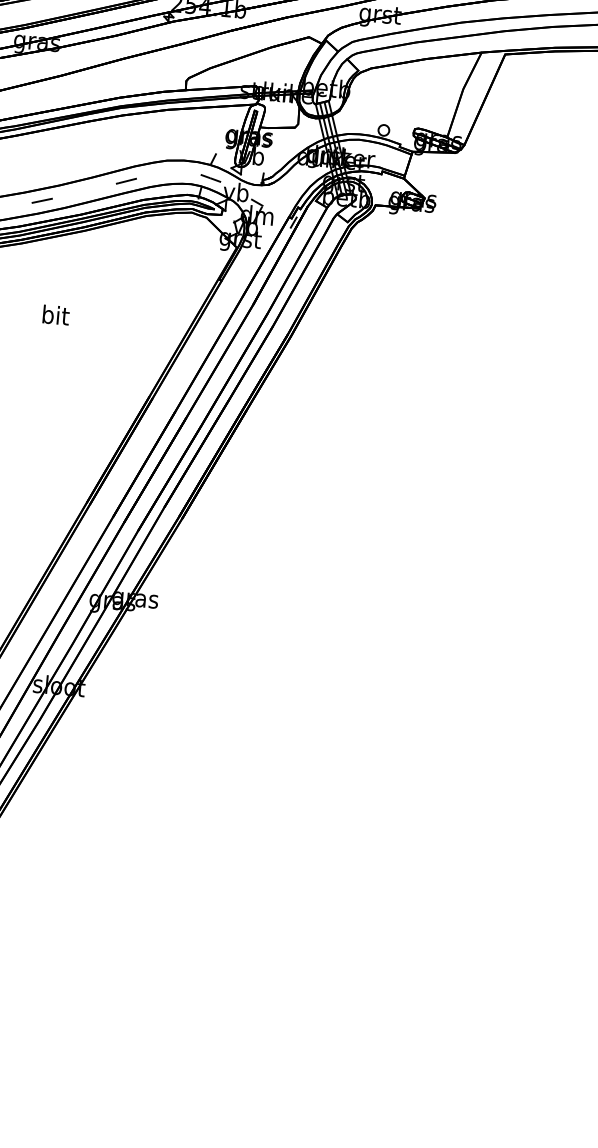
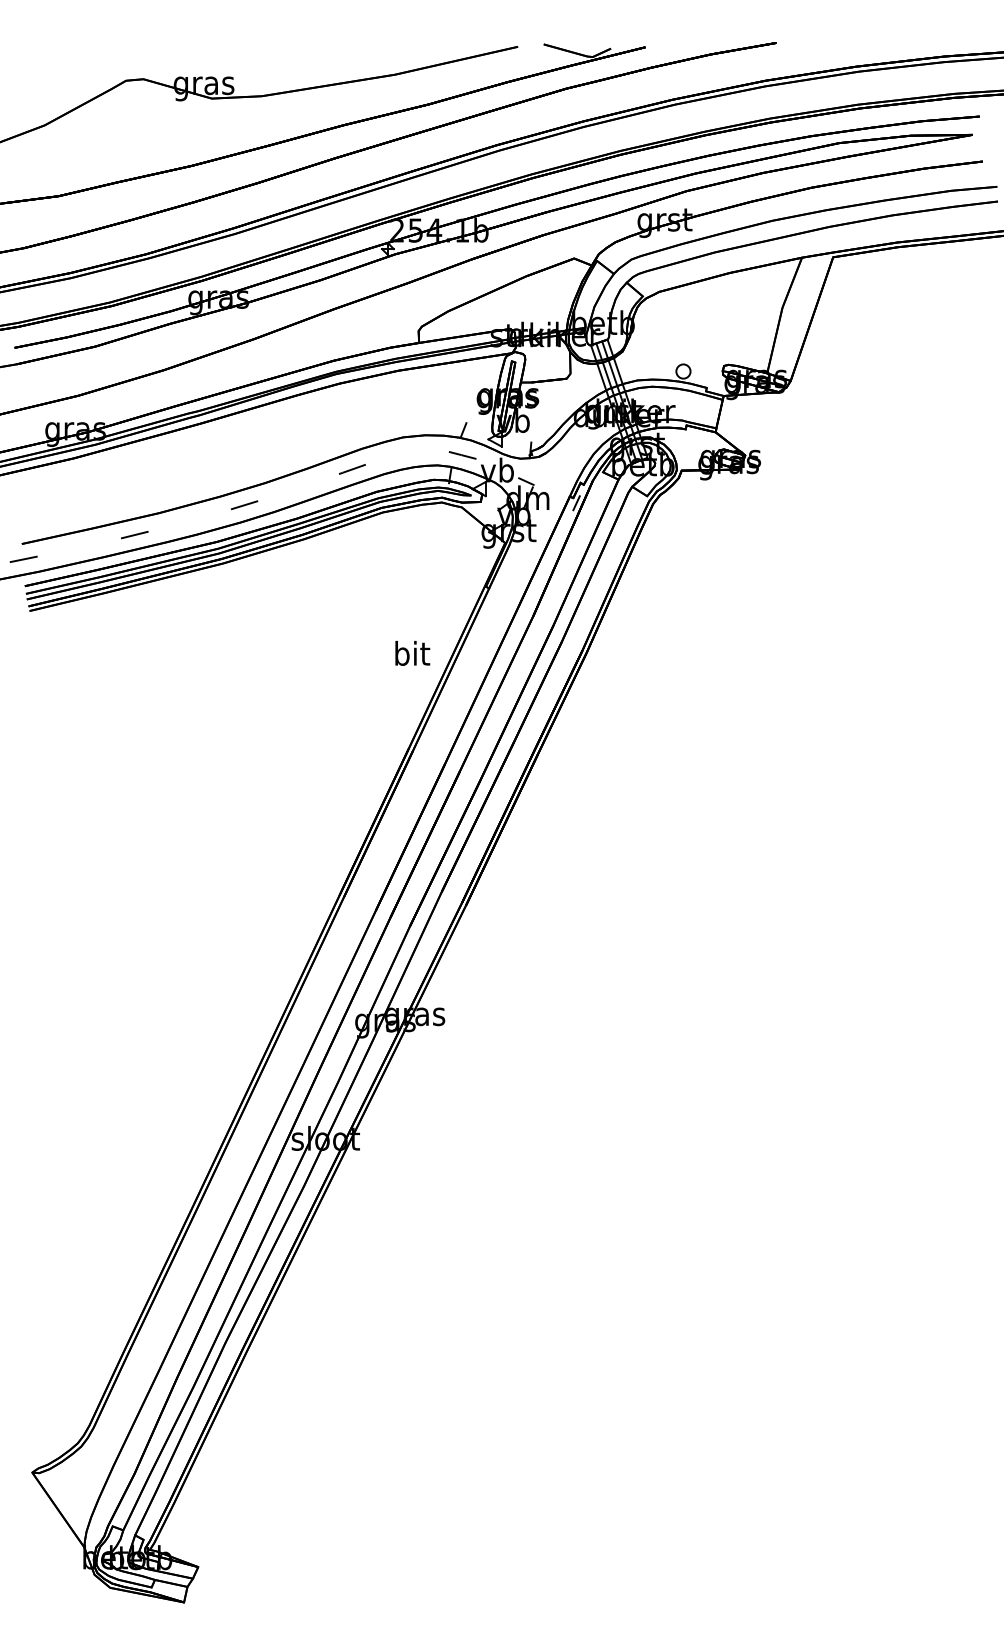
text: (56, 315) -> (412, 653), moved

